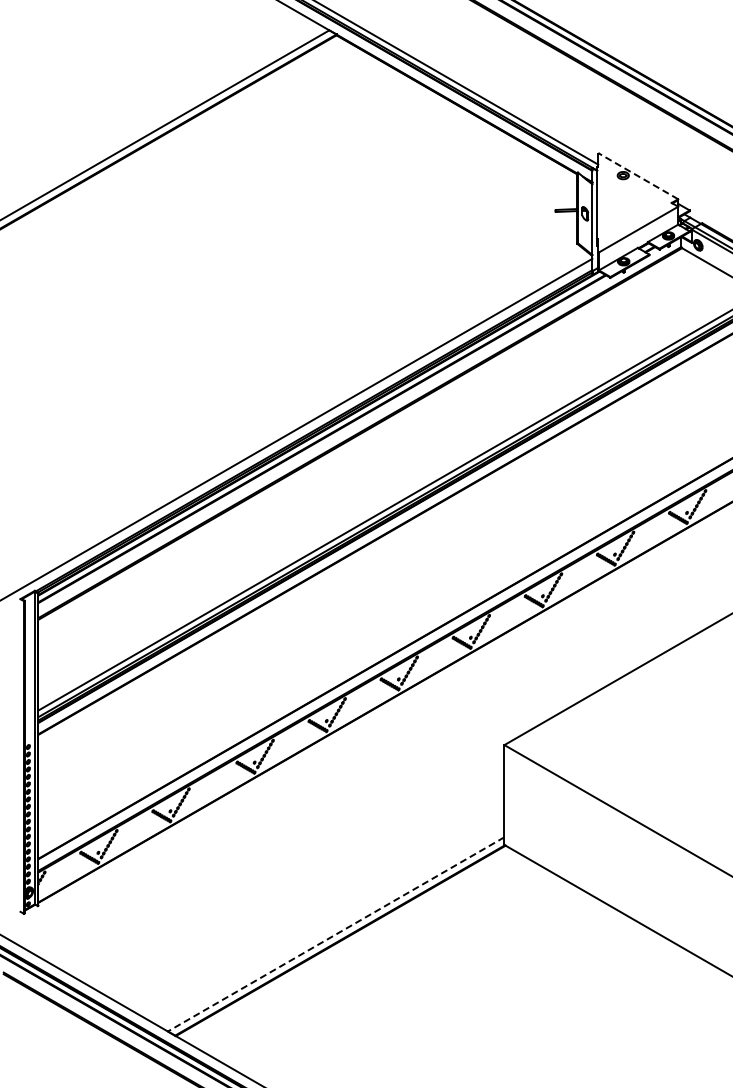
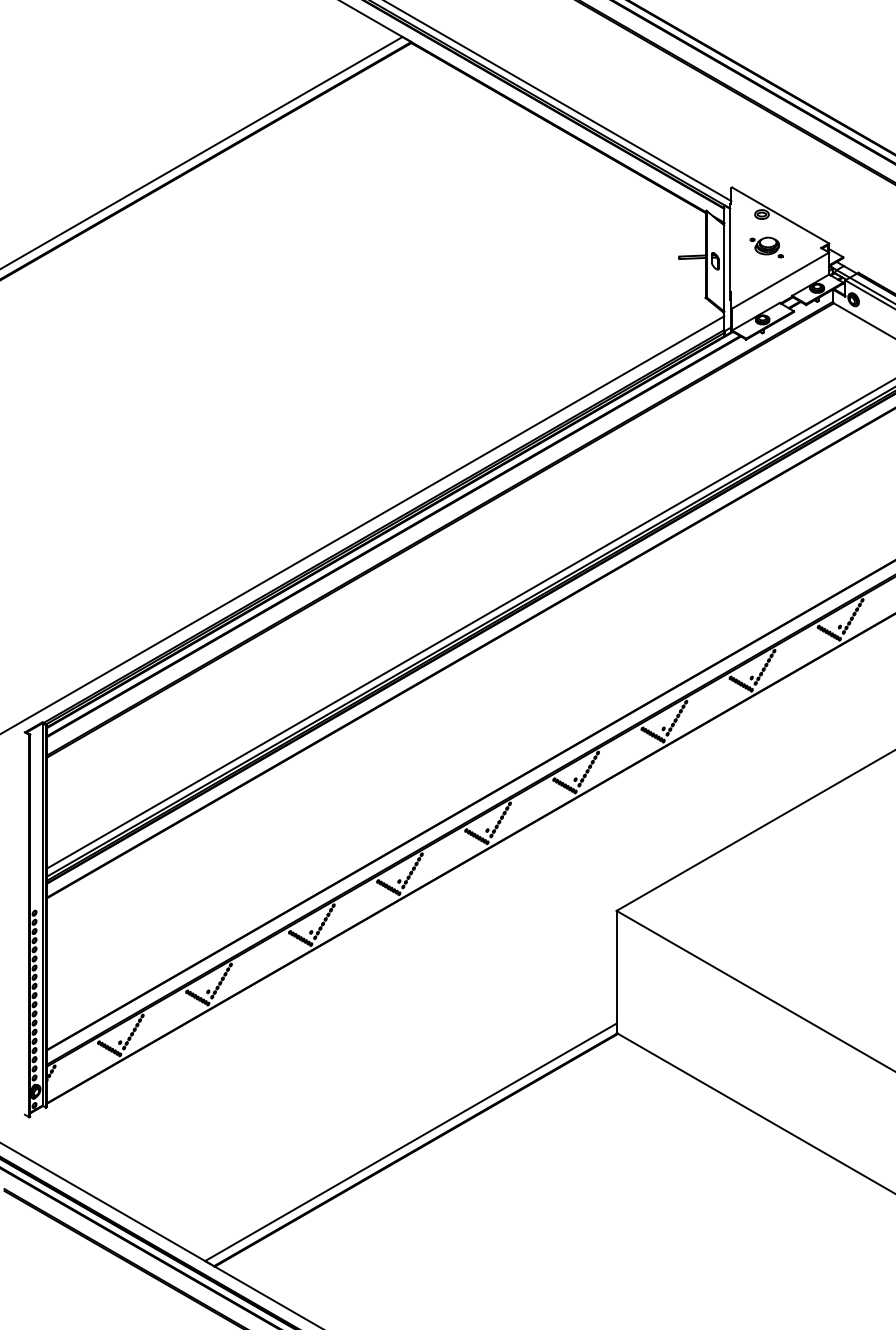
line: (638, 176) -> (780, 215), dashed -> solid
part: (627, 202) -> (767, 247), added
line: (335, 934) -> (410, 1142), dashed -> solid

